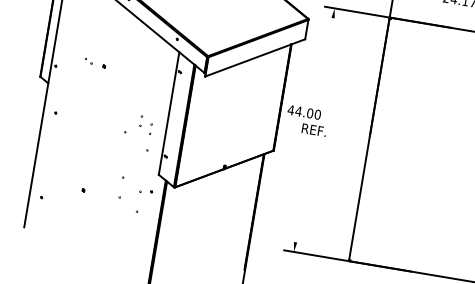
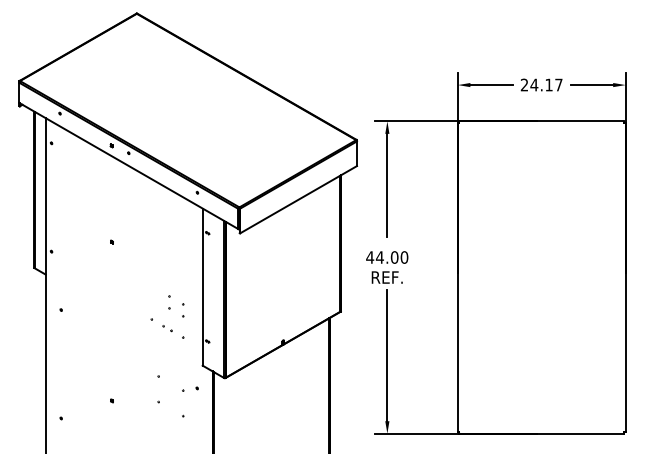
line: (326, 58) -> (387, 185), added
part: (88, 61) -> (167, 328), moved
text: (304, 112) -> (387, 257), moved
line: (304, 190) -> (387, 355), added

